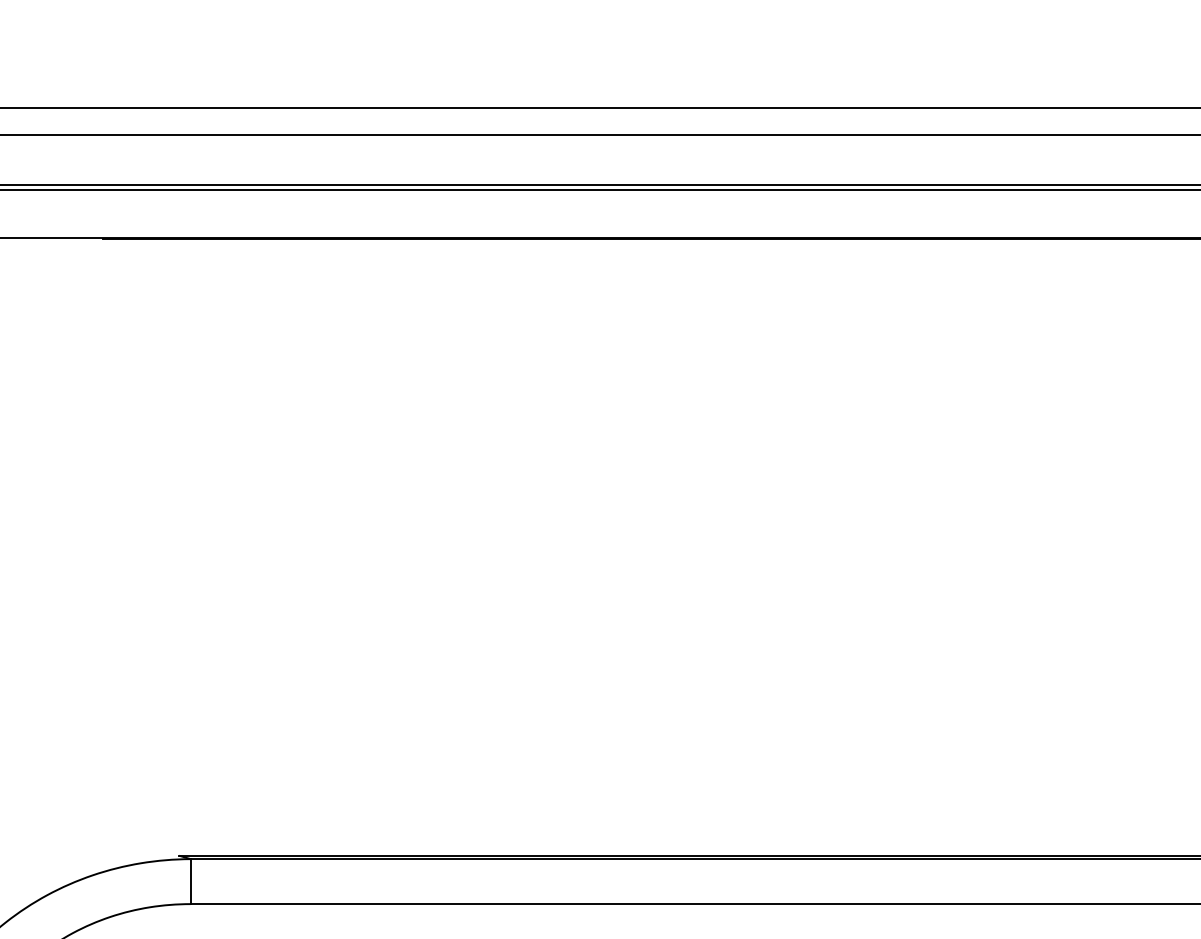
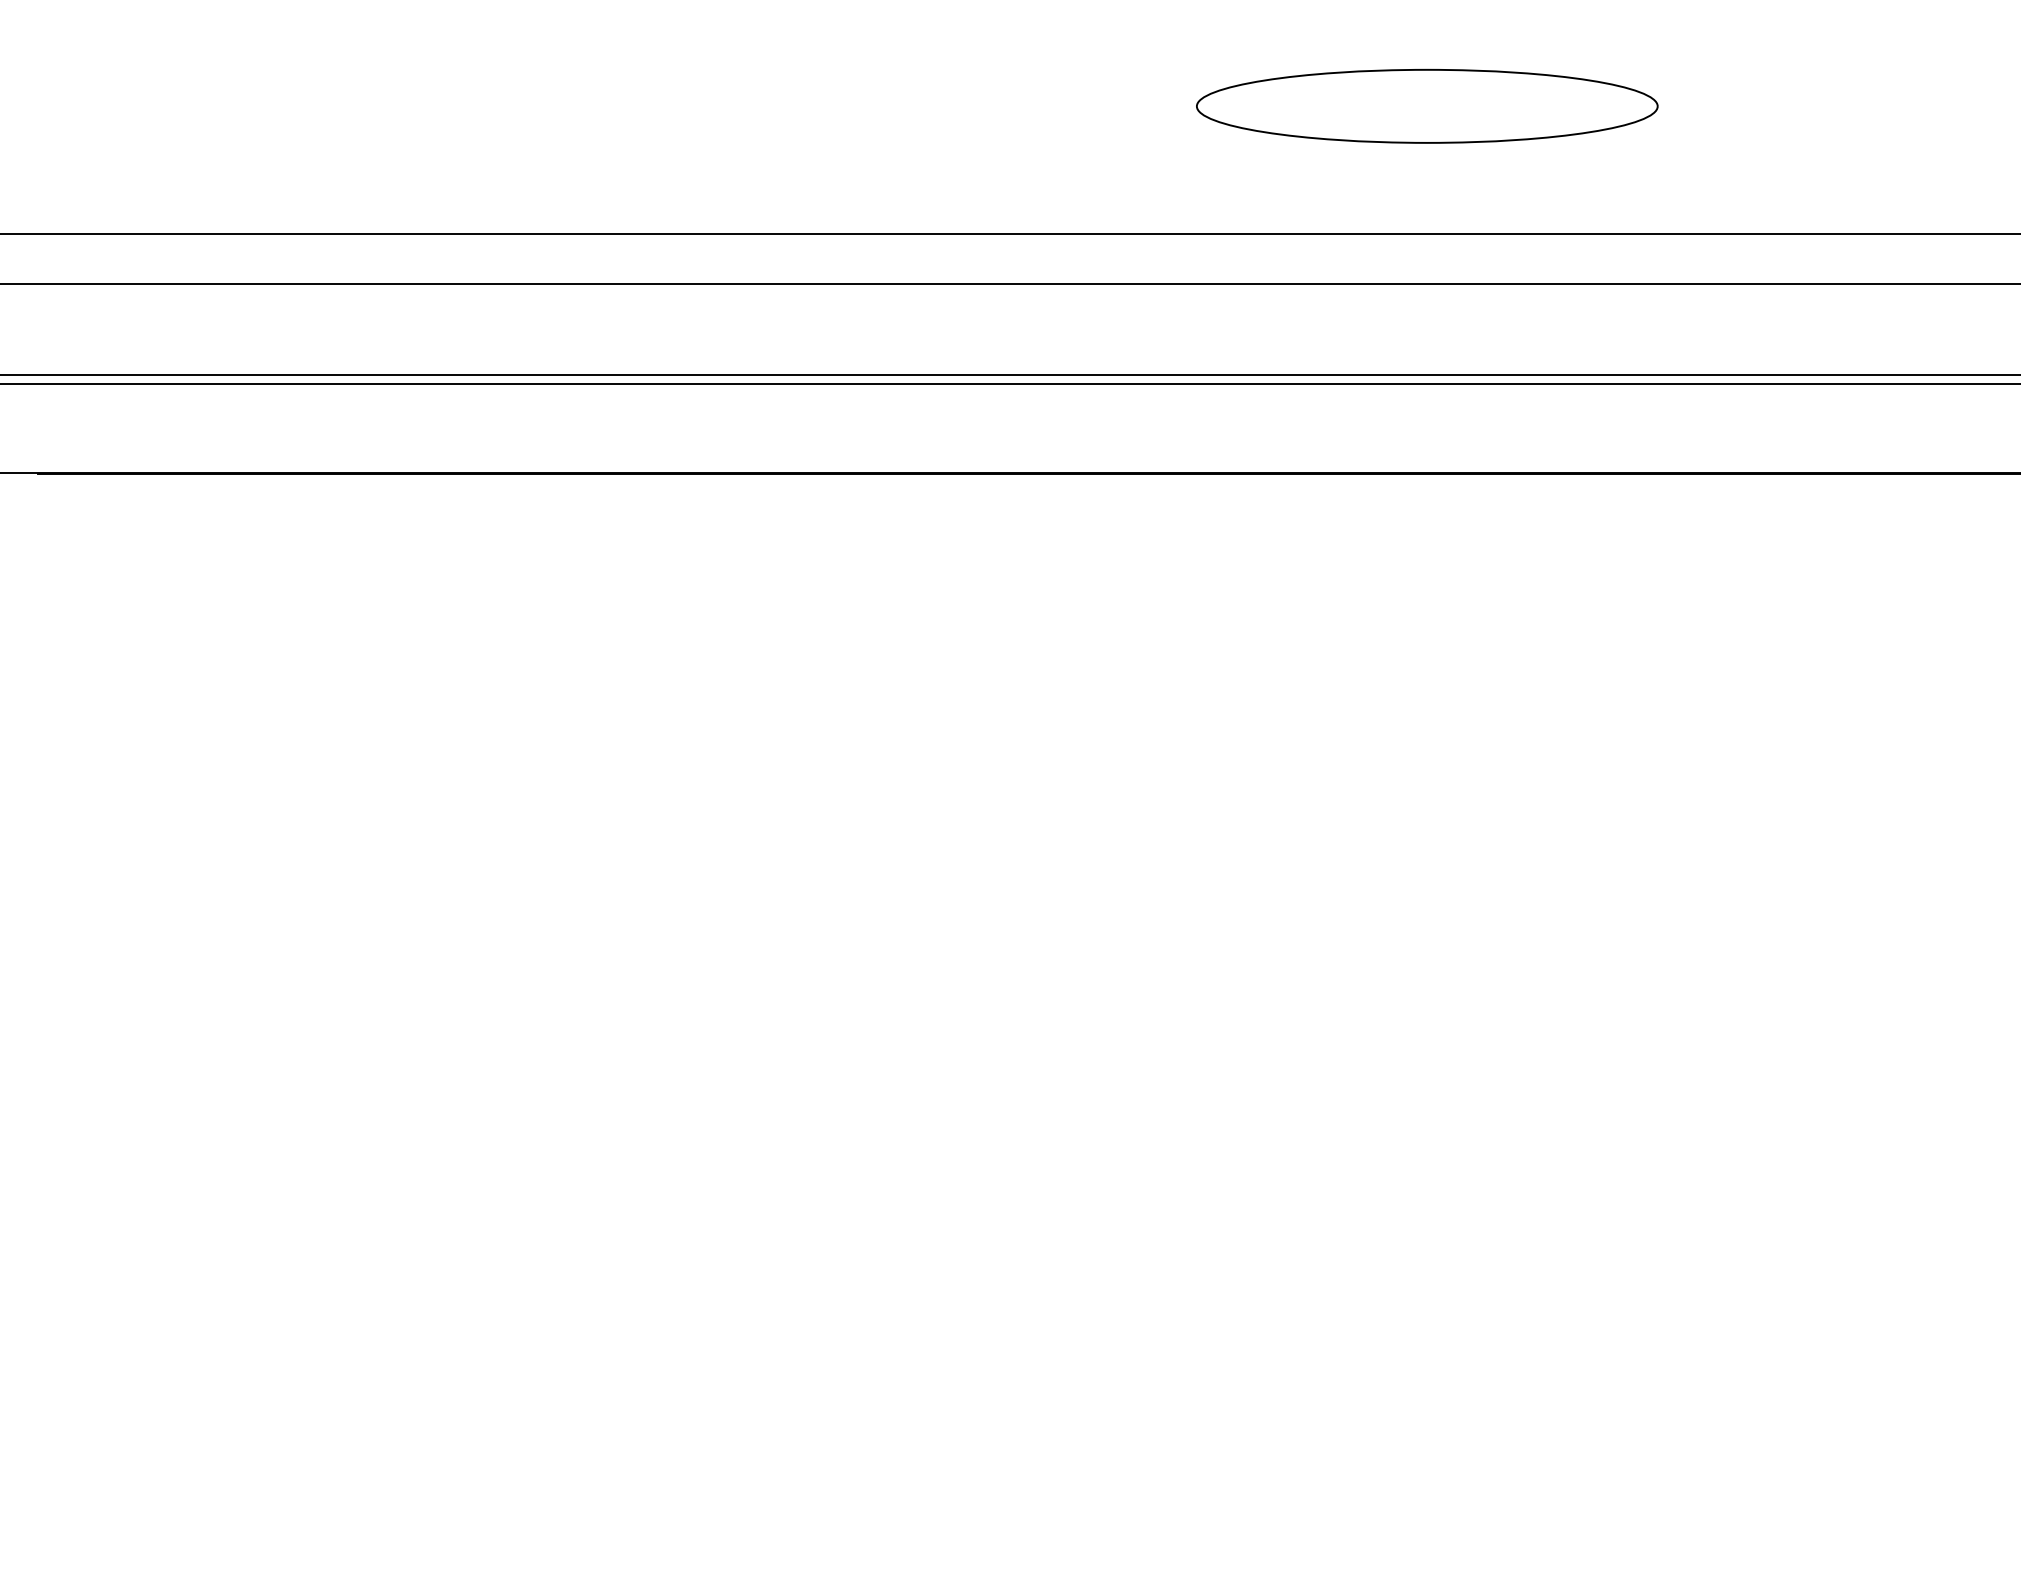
part: (857, 38) -> (1426, 106), added

